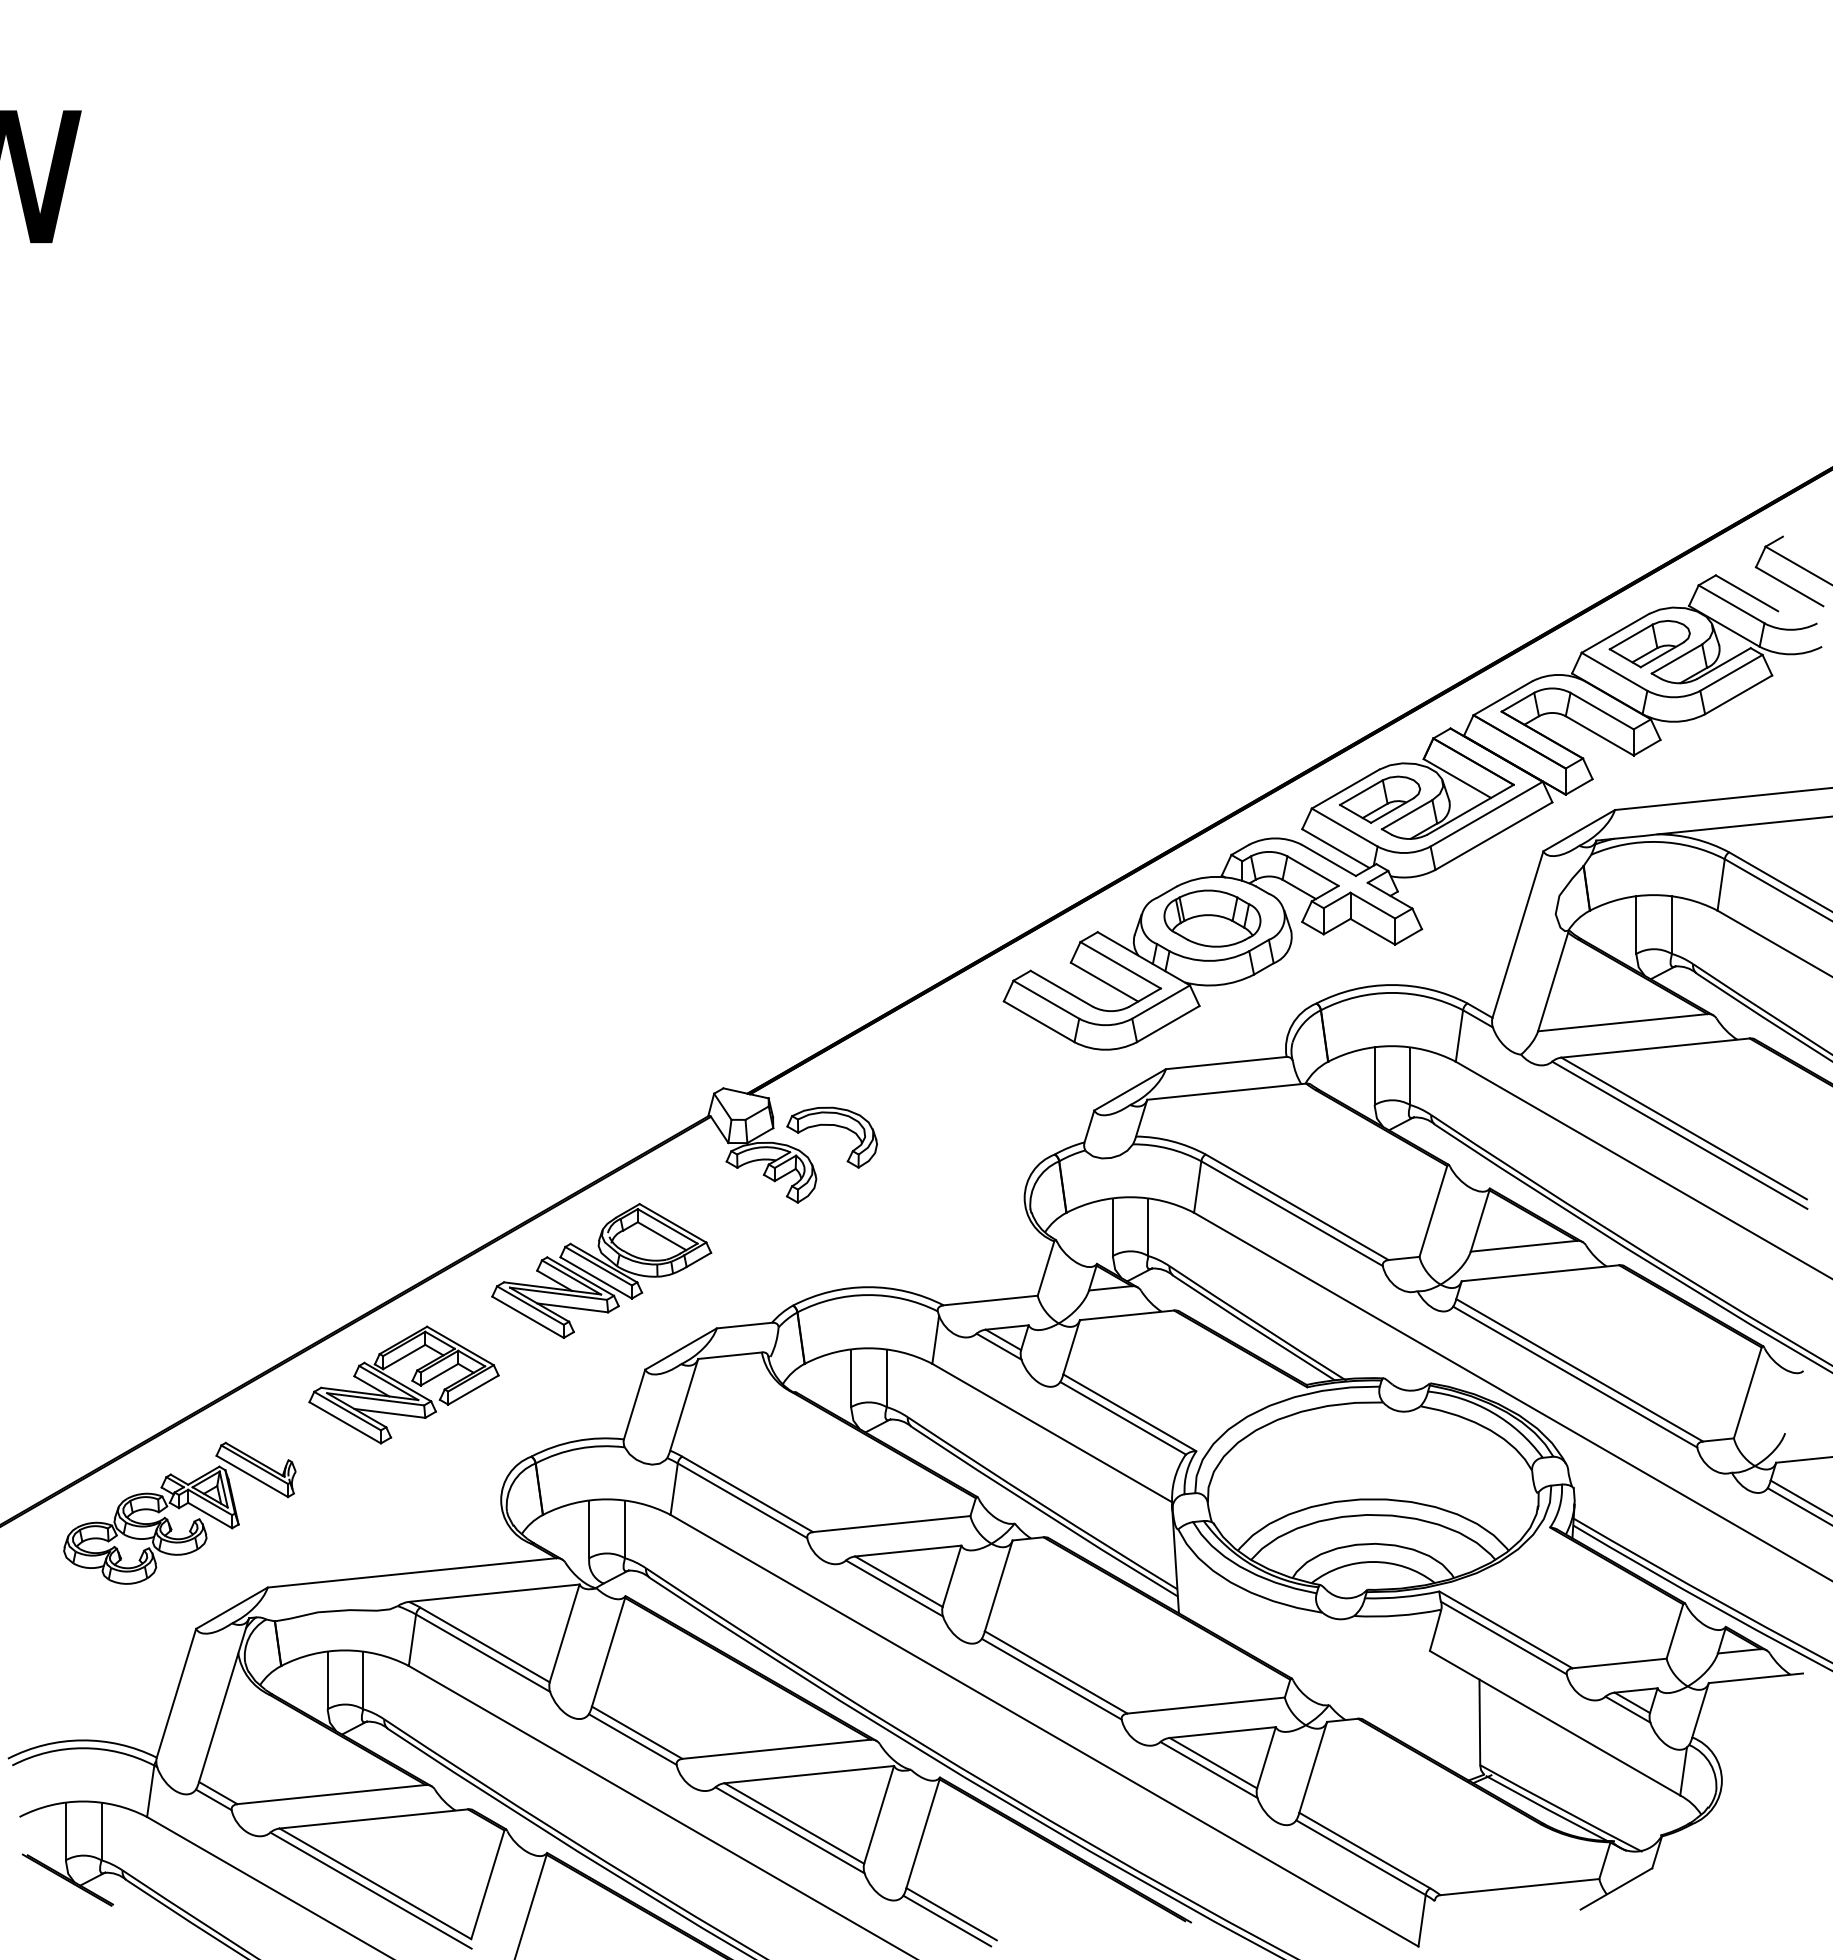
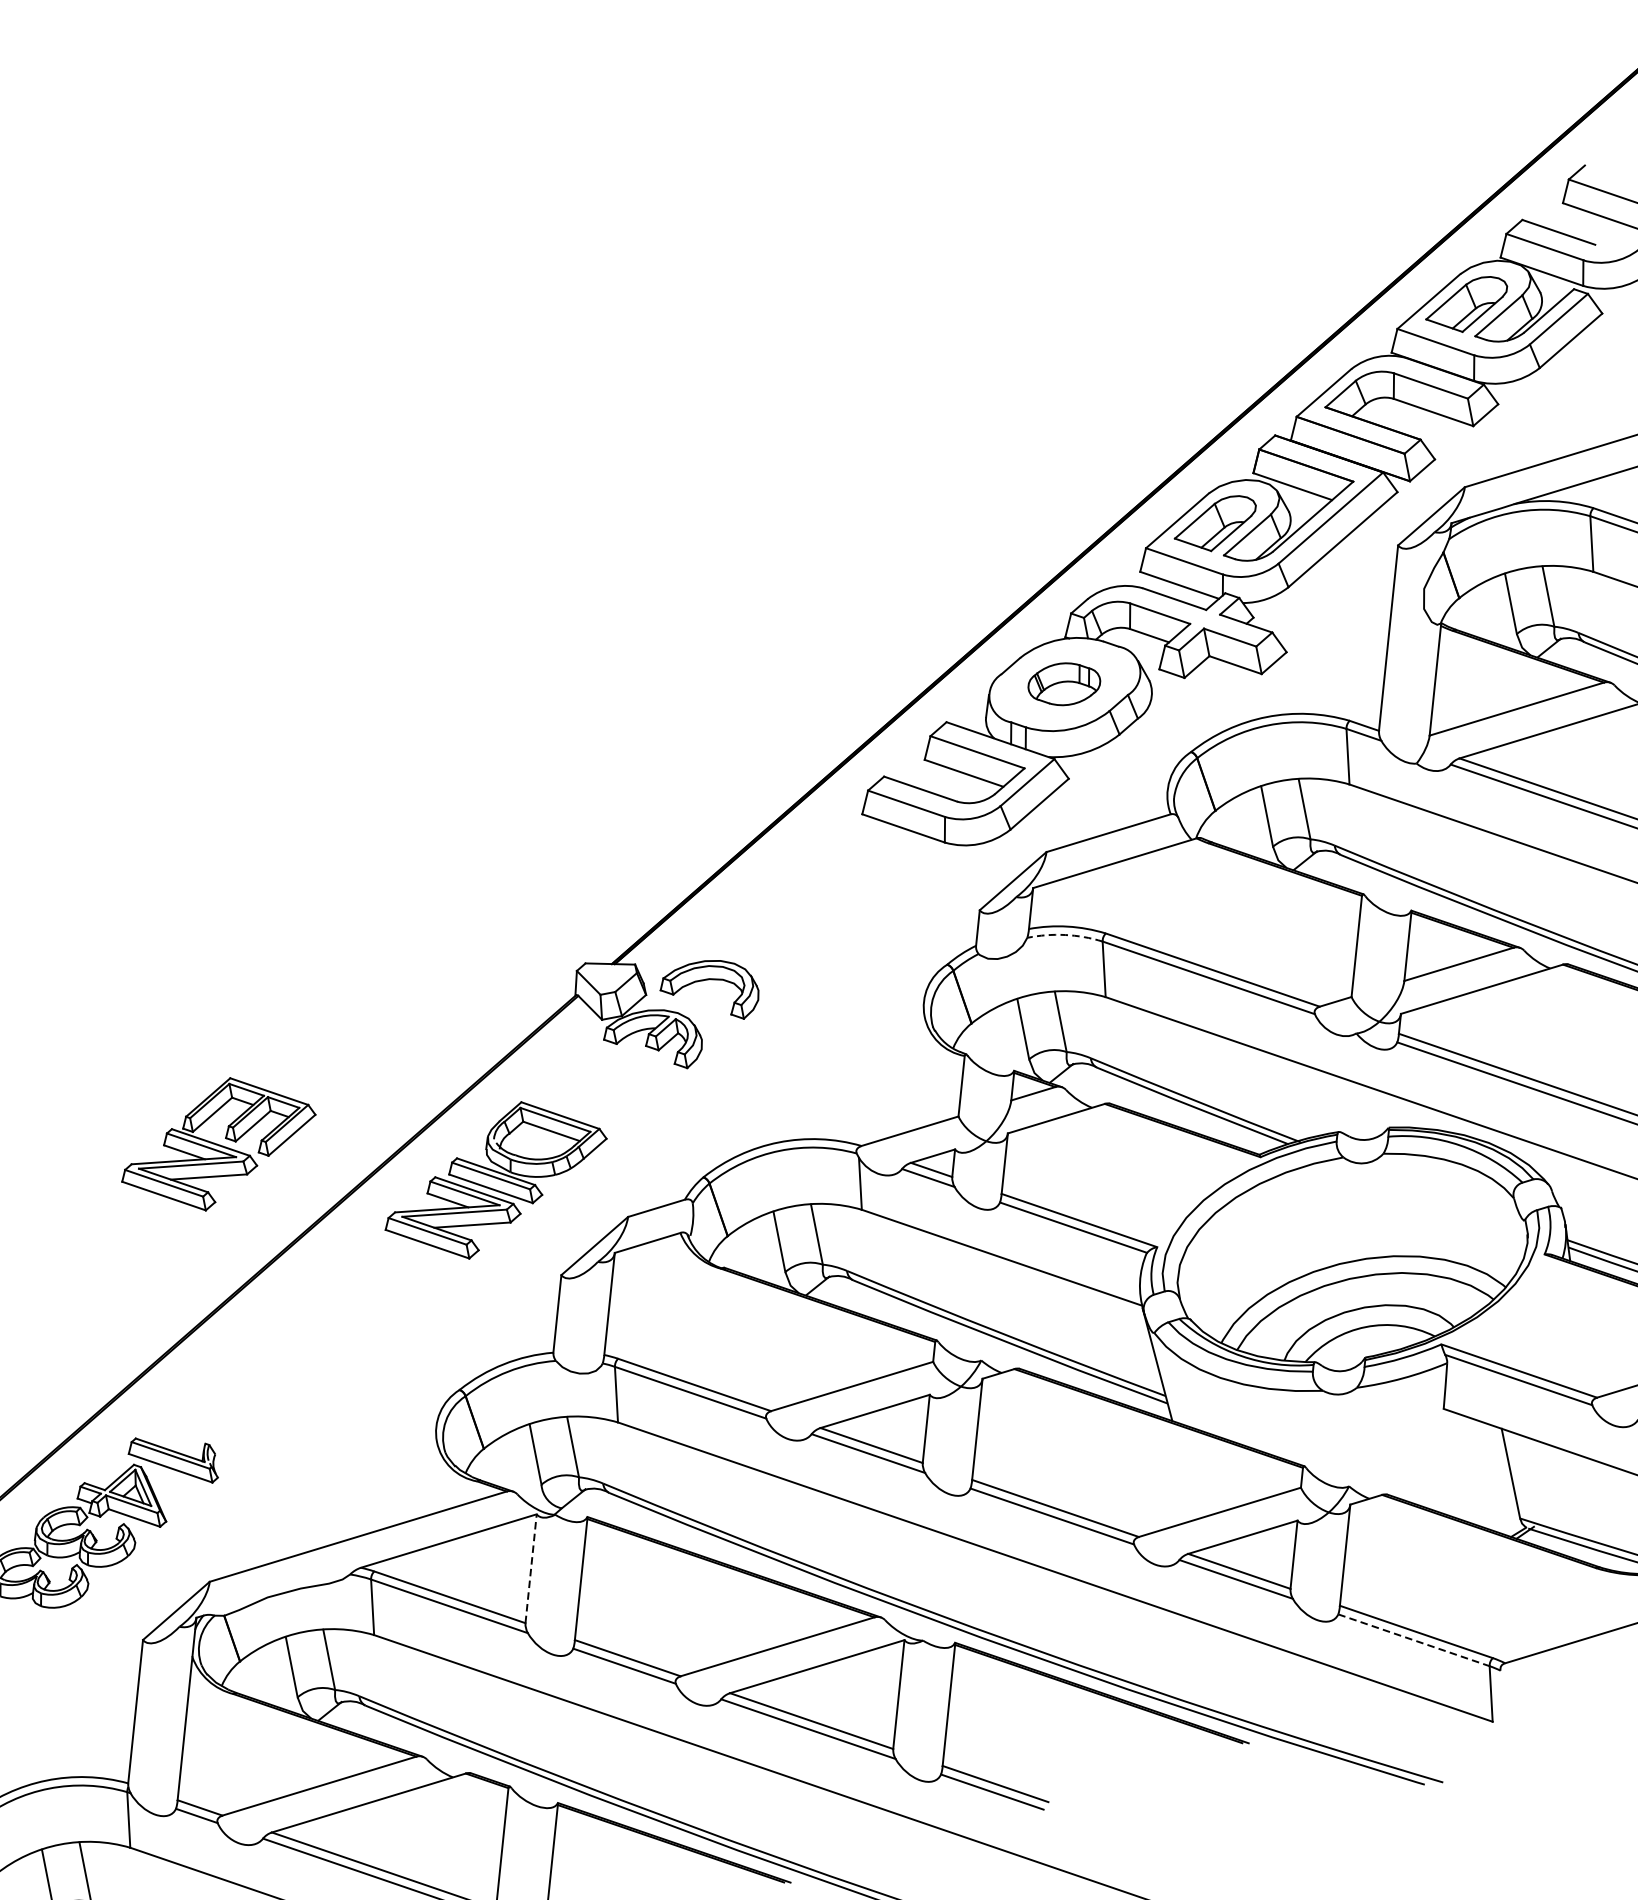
part: (1212, 918) -> (1064, 684), size x0.7
arc: (1168, 1148) -> (1065, 934), solid -> dashed
part: (403, 1384) -> (217, 1143), moved
line: (564, 1632) -> (530, 1567), solid -> dashed
line: (1361, 1857) -> (1414, 1639), solid -> dashed

